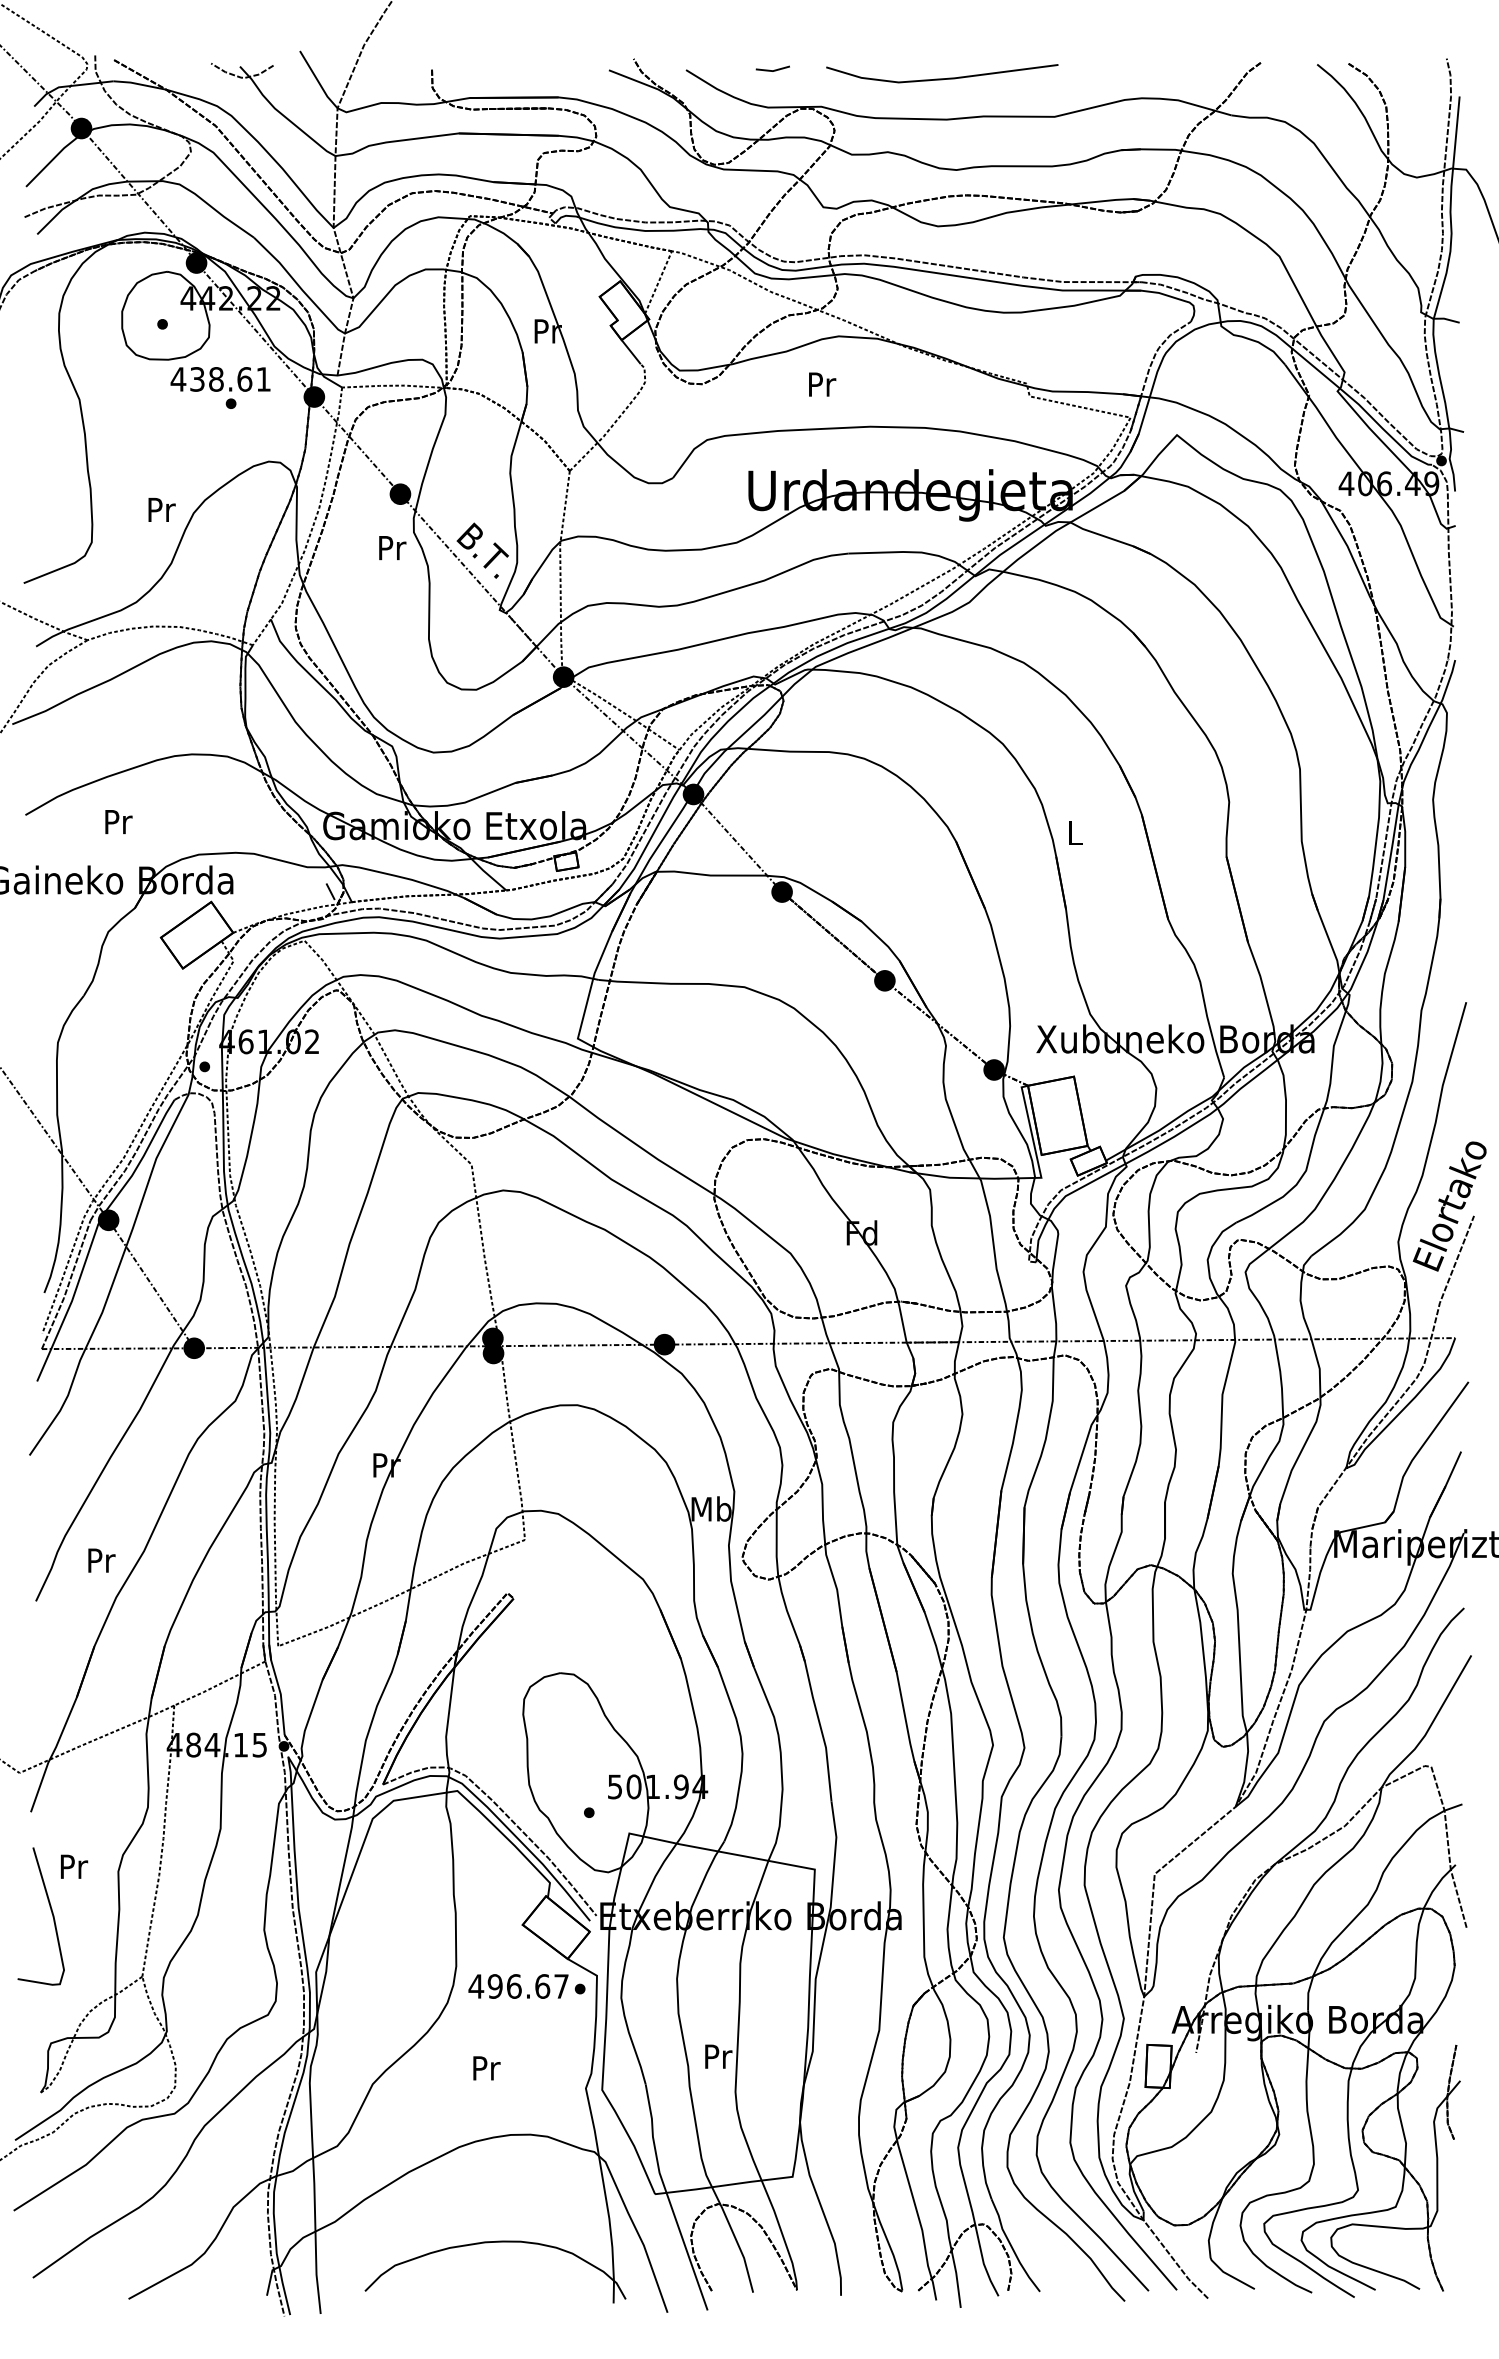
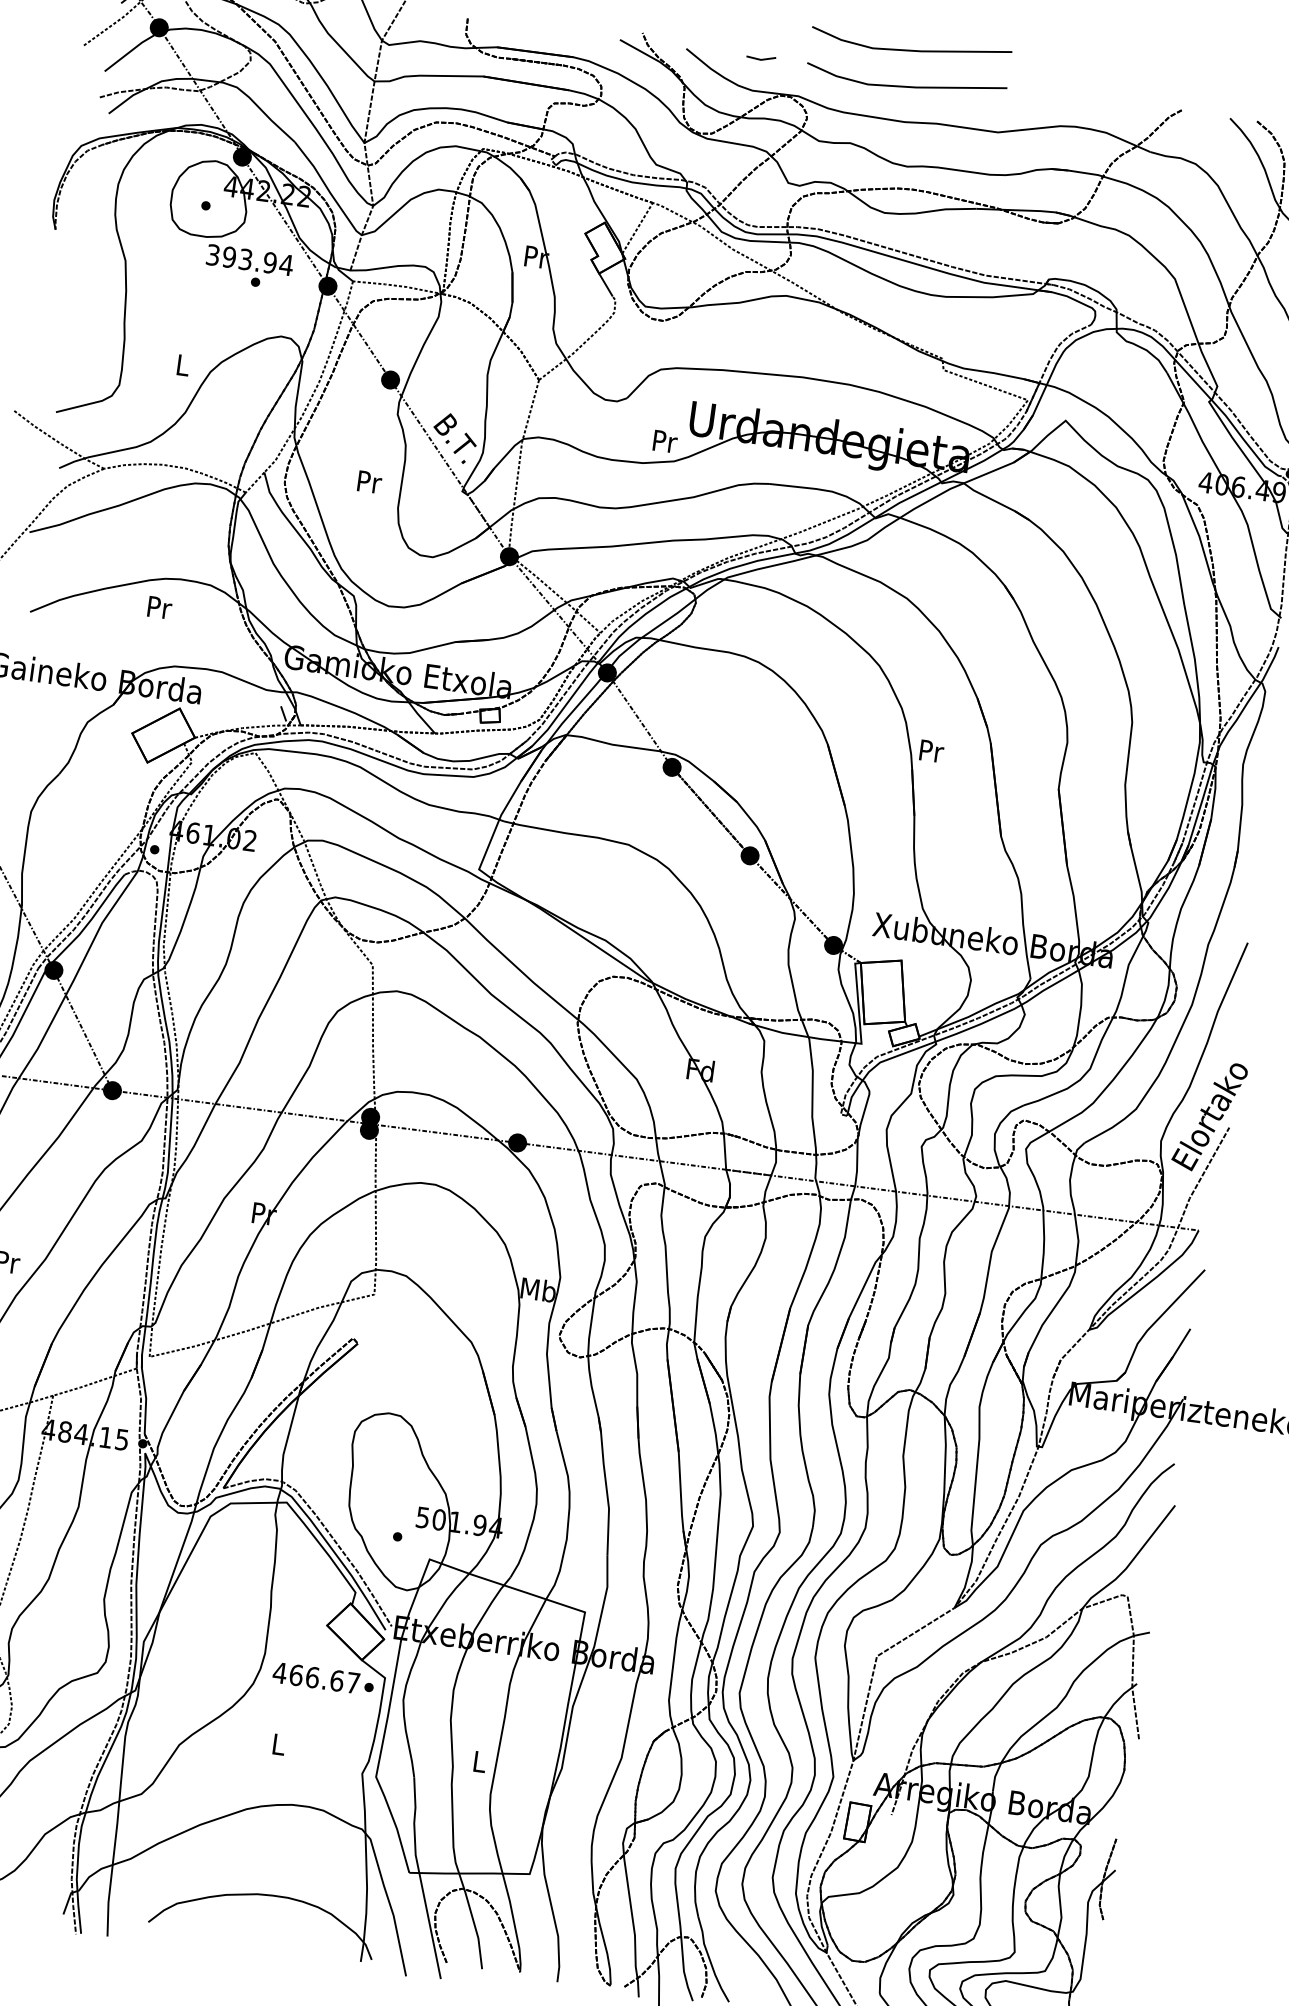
line: (942, 36) -> (910, 50), added
text: (220, 379) -> (249, 260), 438.61 -> 393.94
text: (822, 384) -> (665, 441), moved
text: (161, 509) -> (183, 365), Pr -> L
text: (392, 548) -> (369, 482), moved
text: (118, 822) -> (159, 608), moved
text: (1075, 833) -> (931, 751), L -> Pr
text: (494, 1986) -> (295, 1675), 496.67 -> 466.67
text: (718, 2056) -> (480, 1761), Pr -> L
text: (486, 2068) -> (279, 1744), Pr -> L

